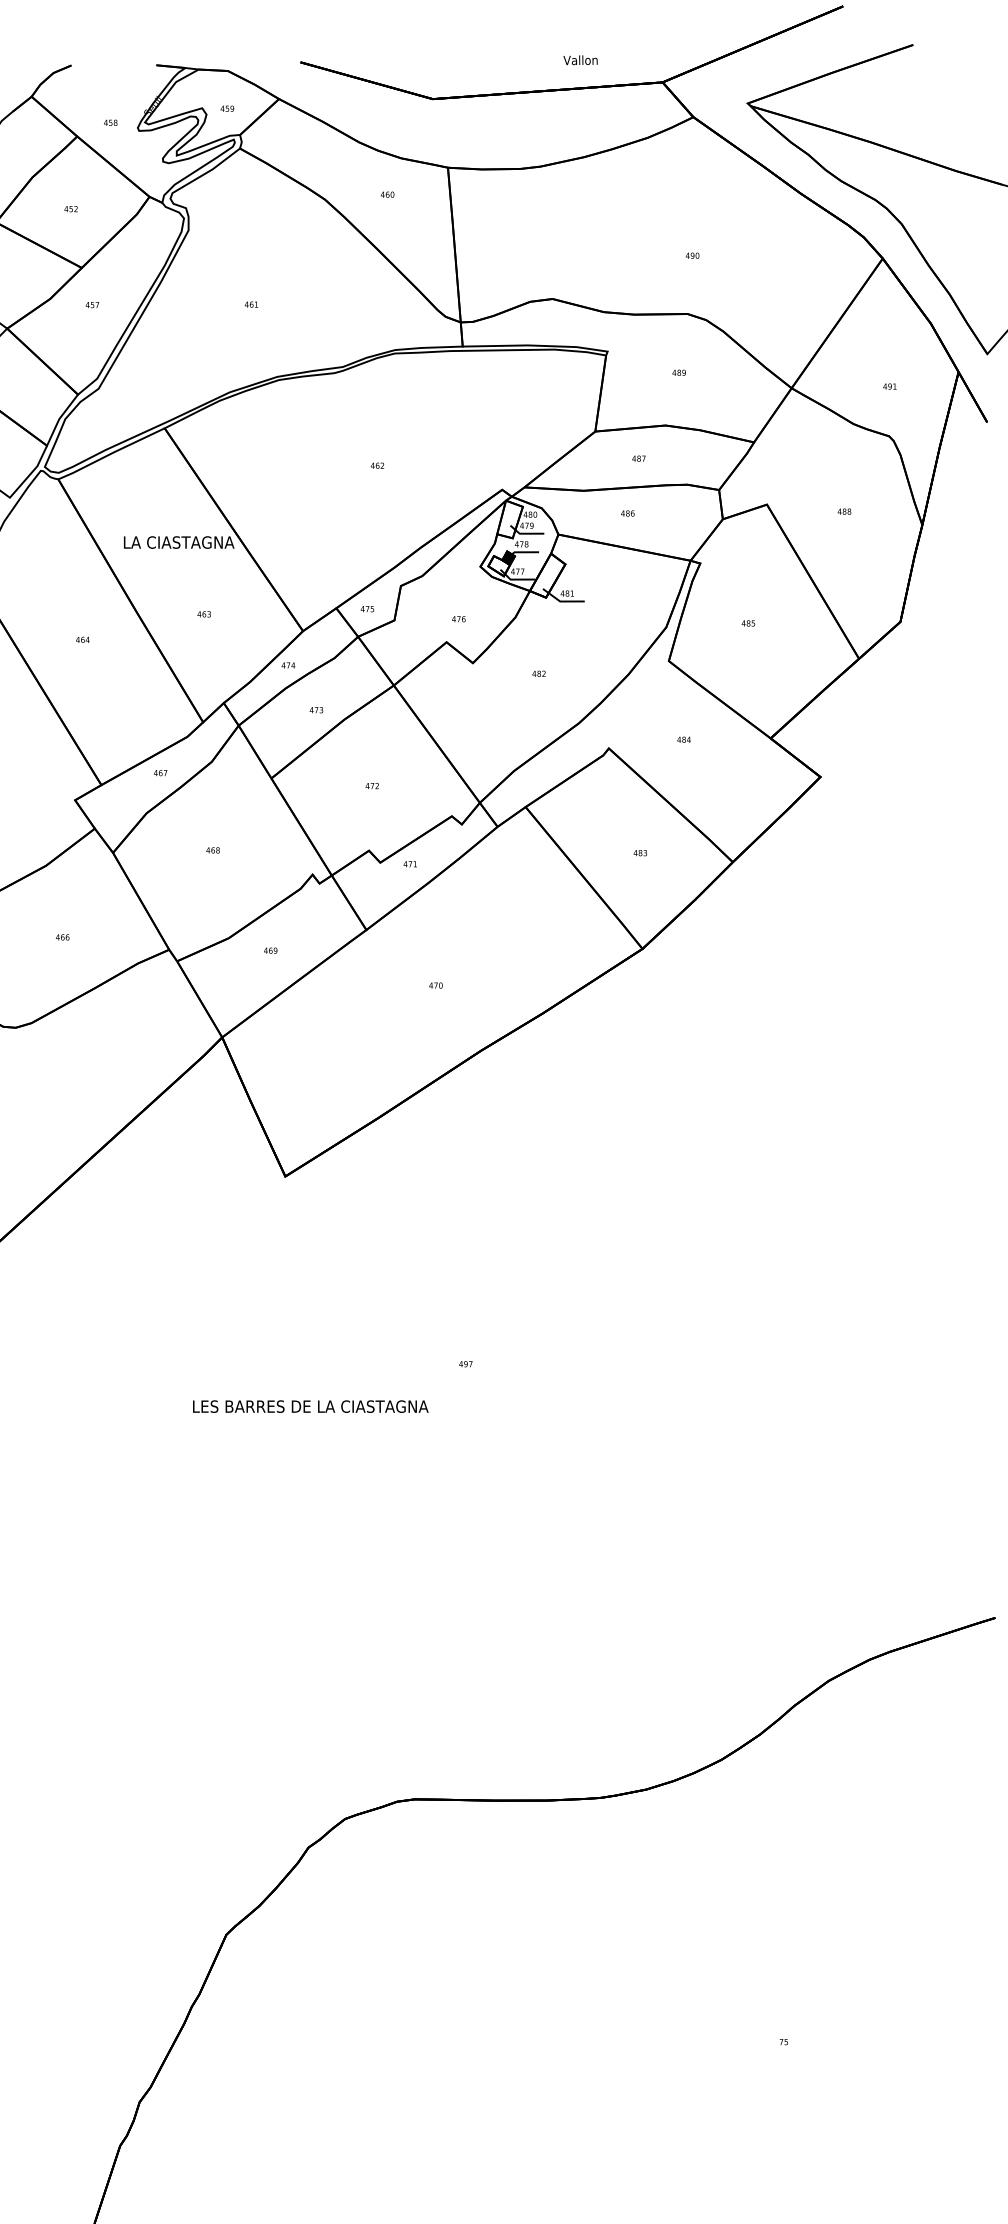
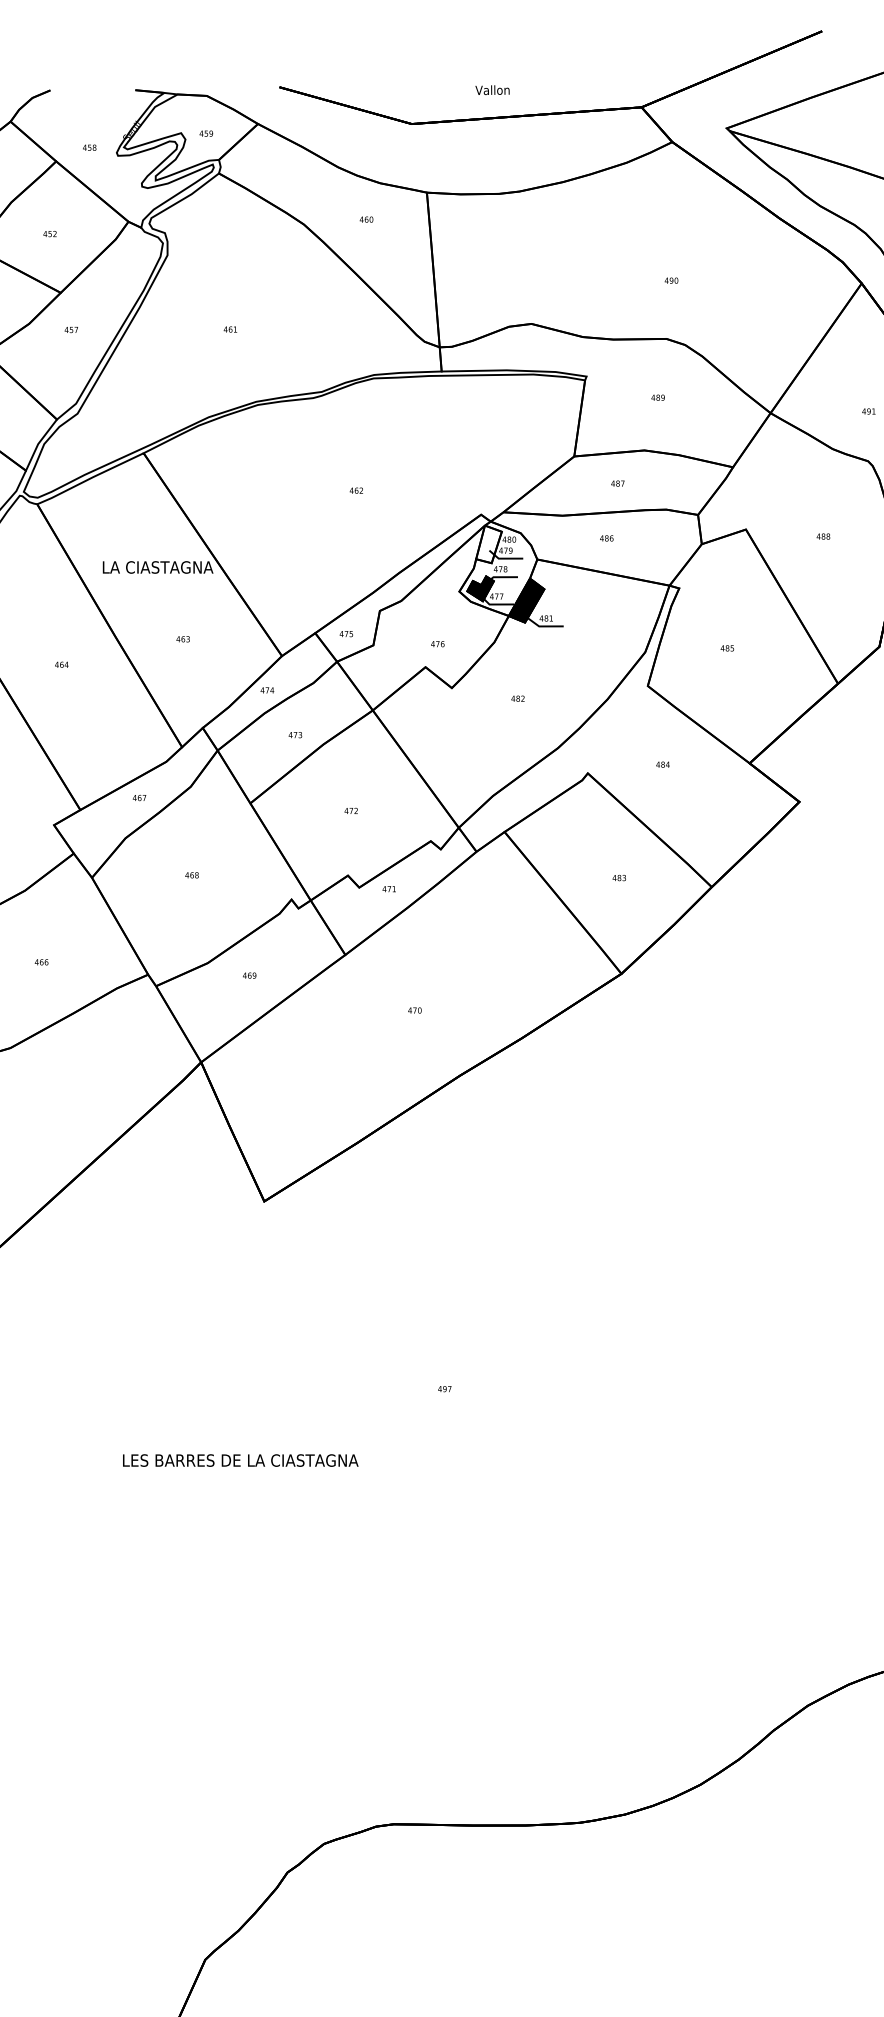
text: (580, 60) -> (492, 90), moved
fill: (499, 566) -> (478, 591), added
fill: (547, 575) -> (526, 600), added
text: (310, 1406) -> (240, 1460), moved

